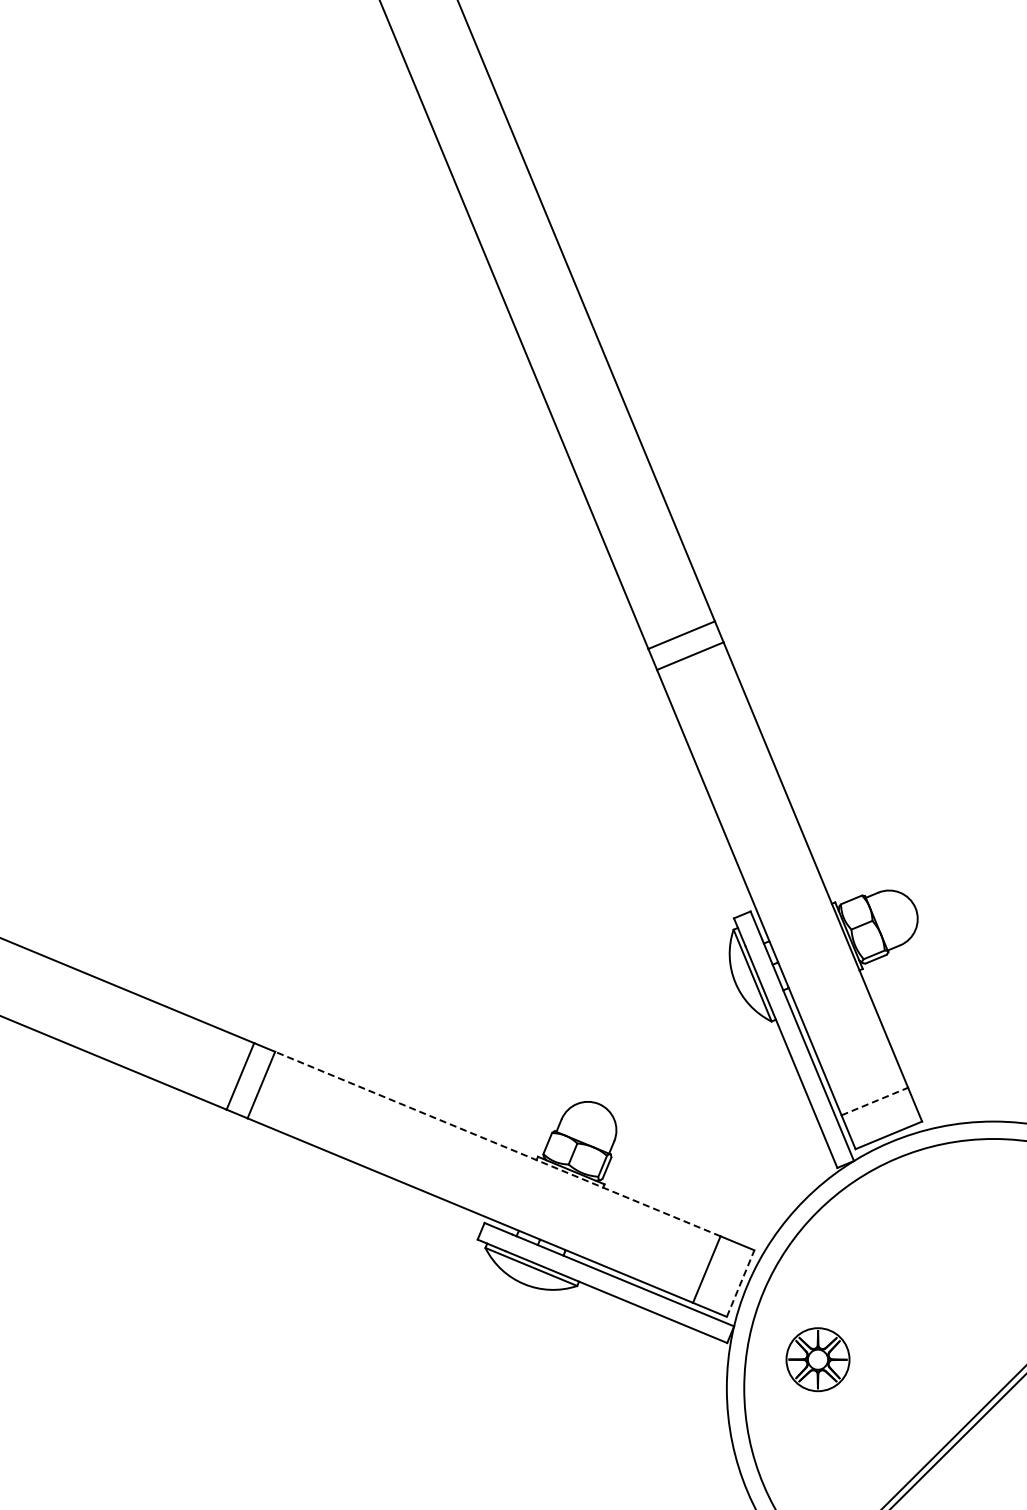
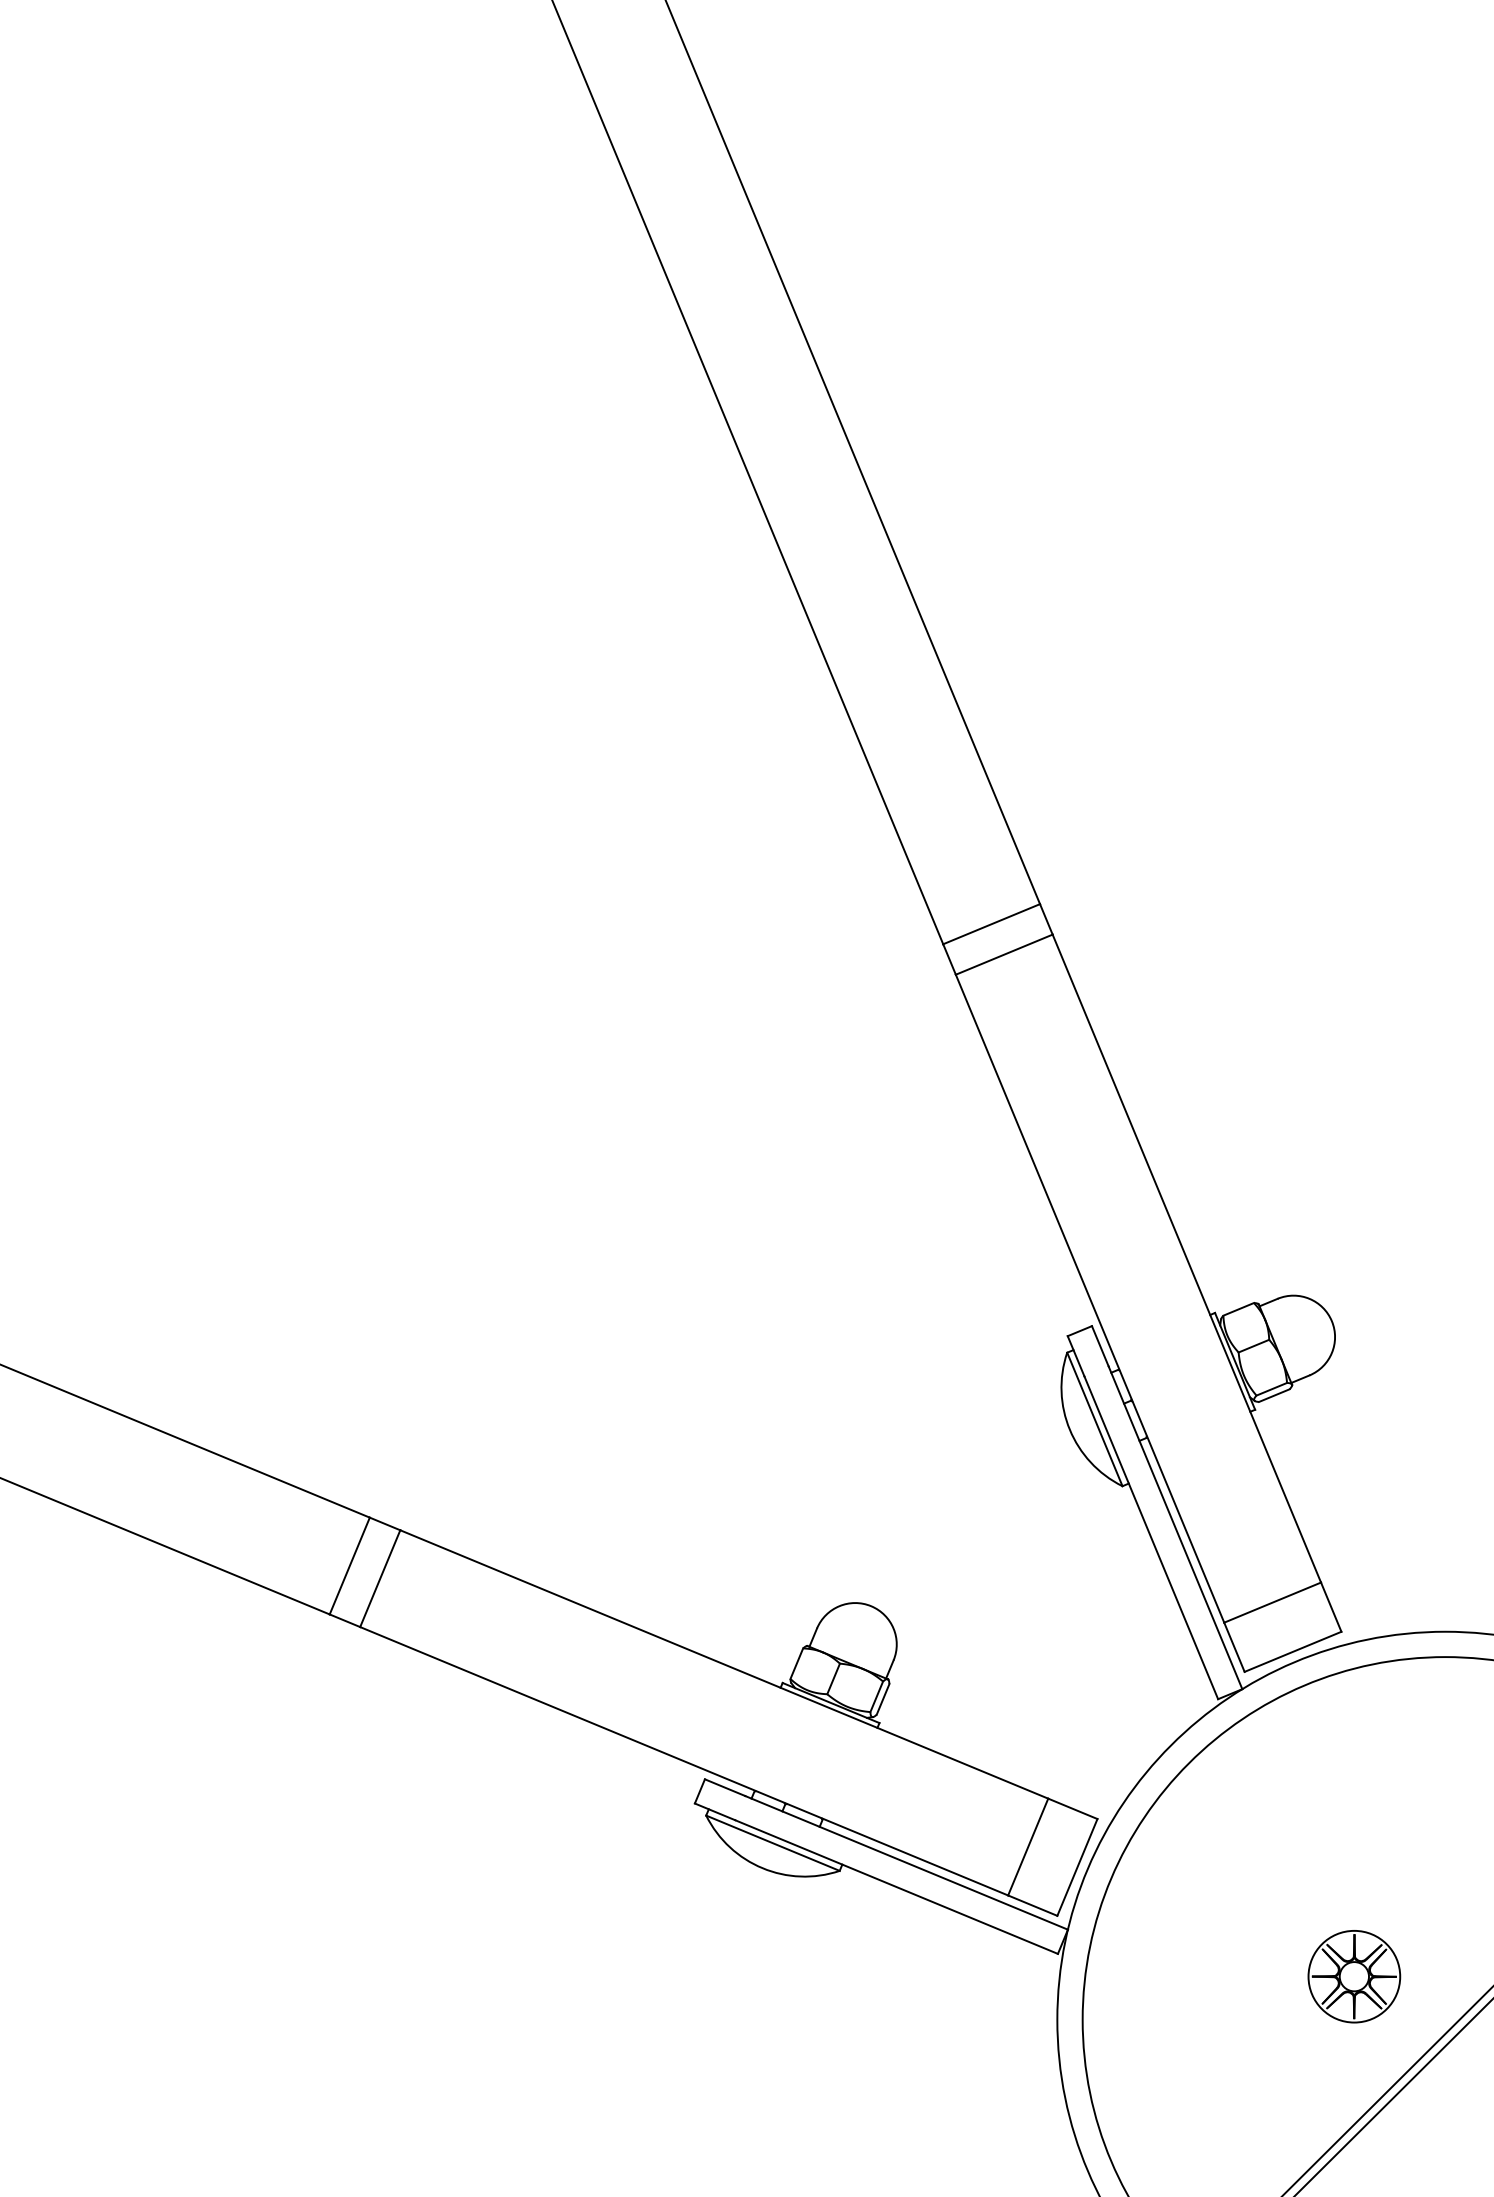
line: (875, 1101) -> (1273, 1602), dashed -> solid
line: (497, 1143) -> (723, 1663), dashed -> solid
line: (740, 1283) -> (1077, 1867), dashed -> solid
part: (817, 1359) -> (1353, 1976), moved

